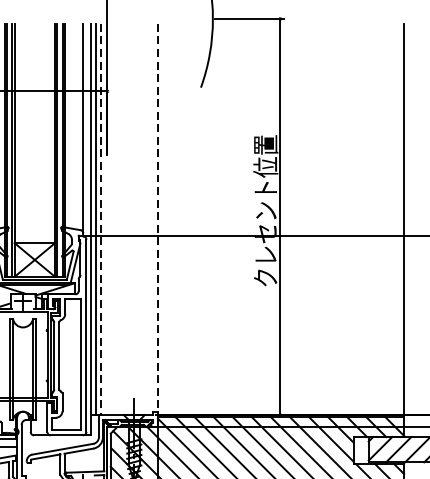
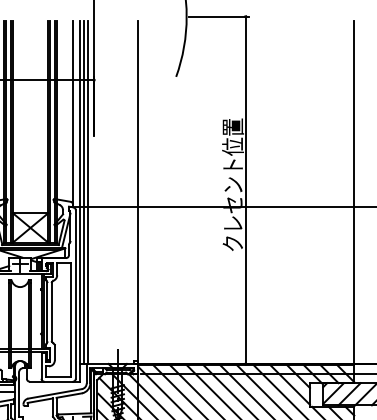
line: (100, 219) -> (88, 192), dashed -> solid
line: (157, 219) -> (138, 192), dashed -> solid

